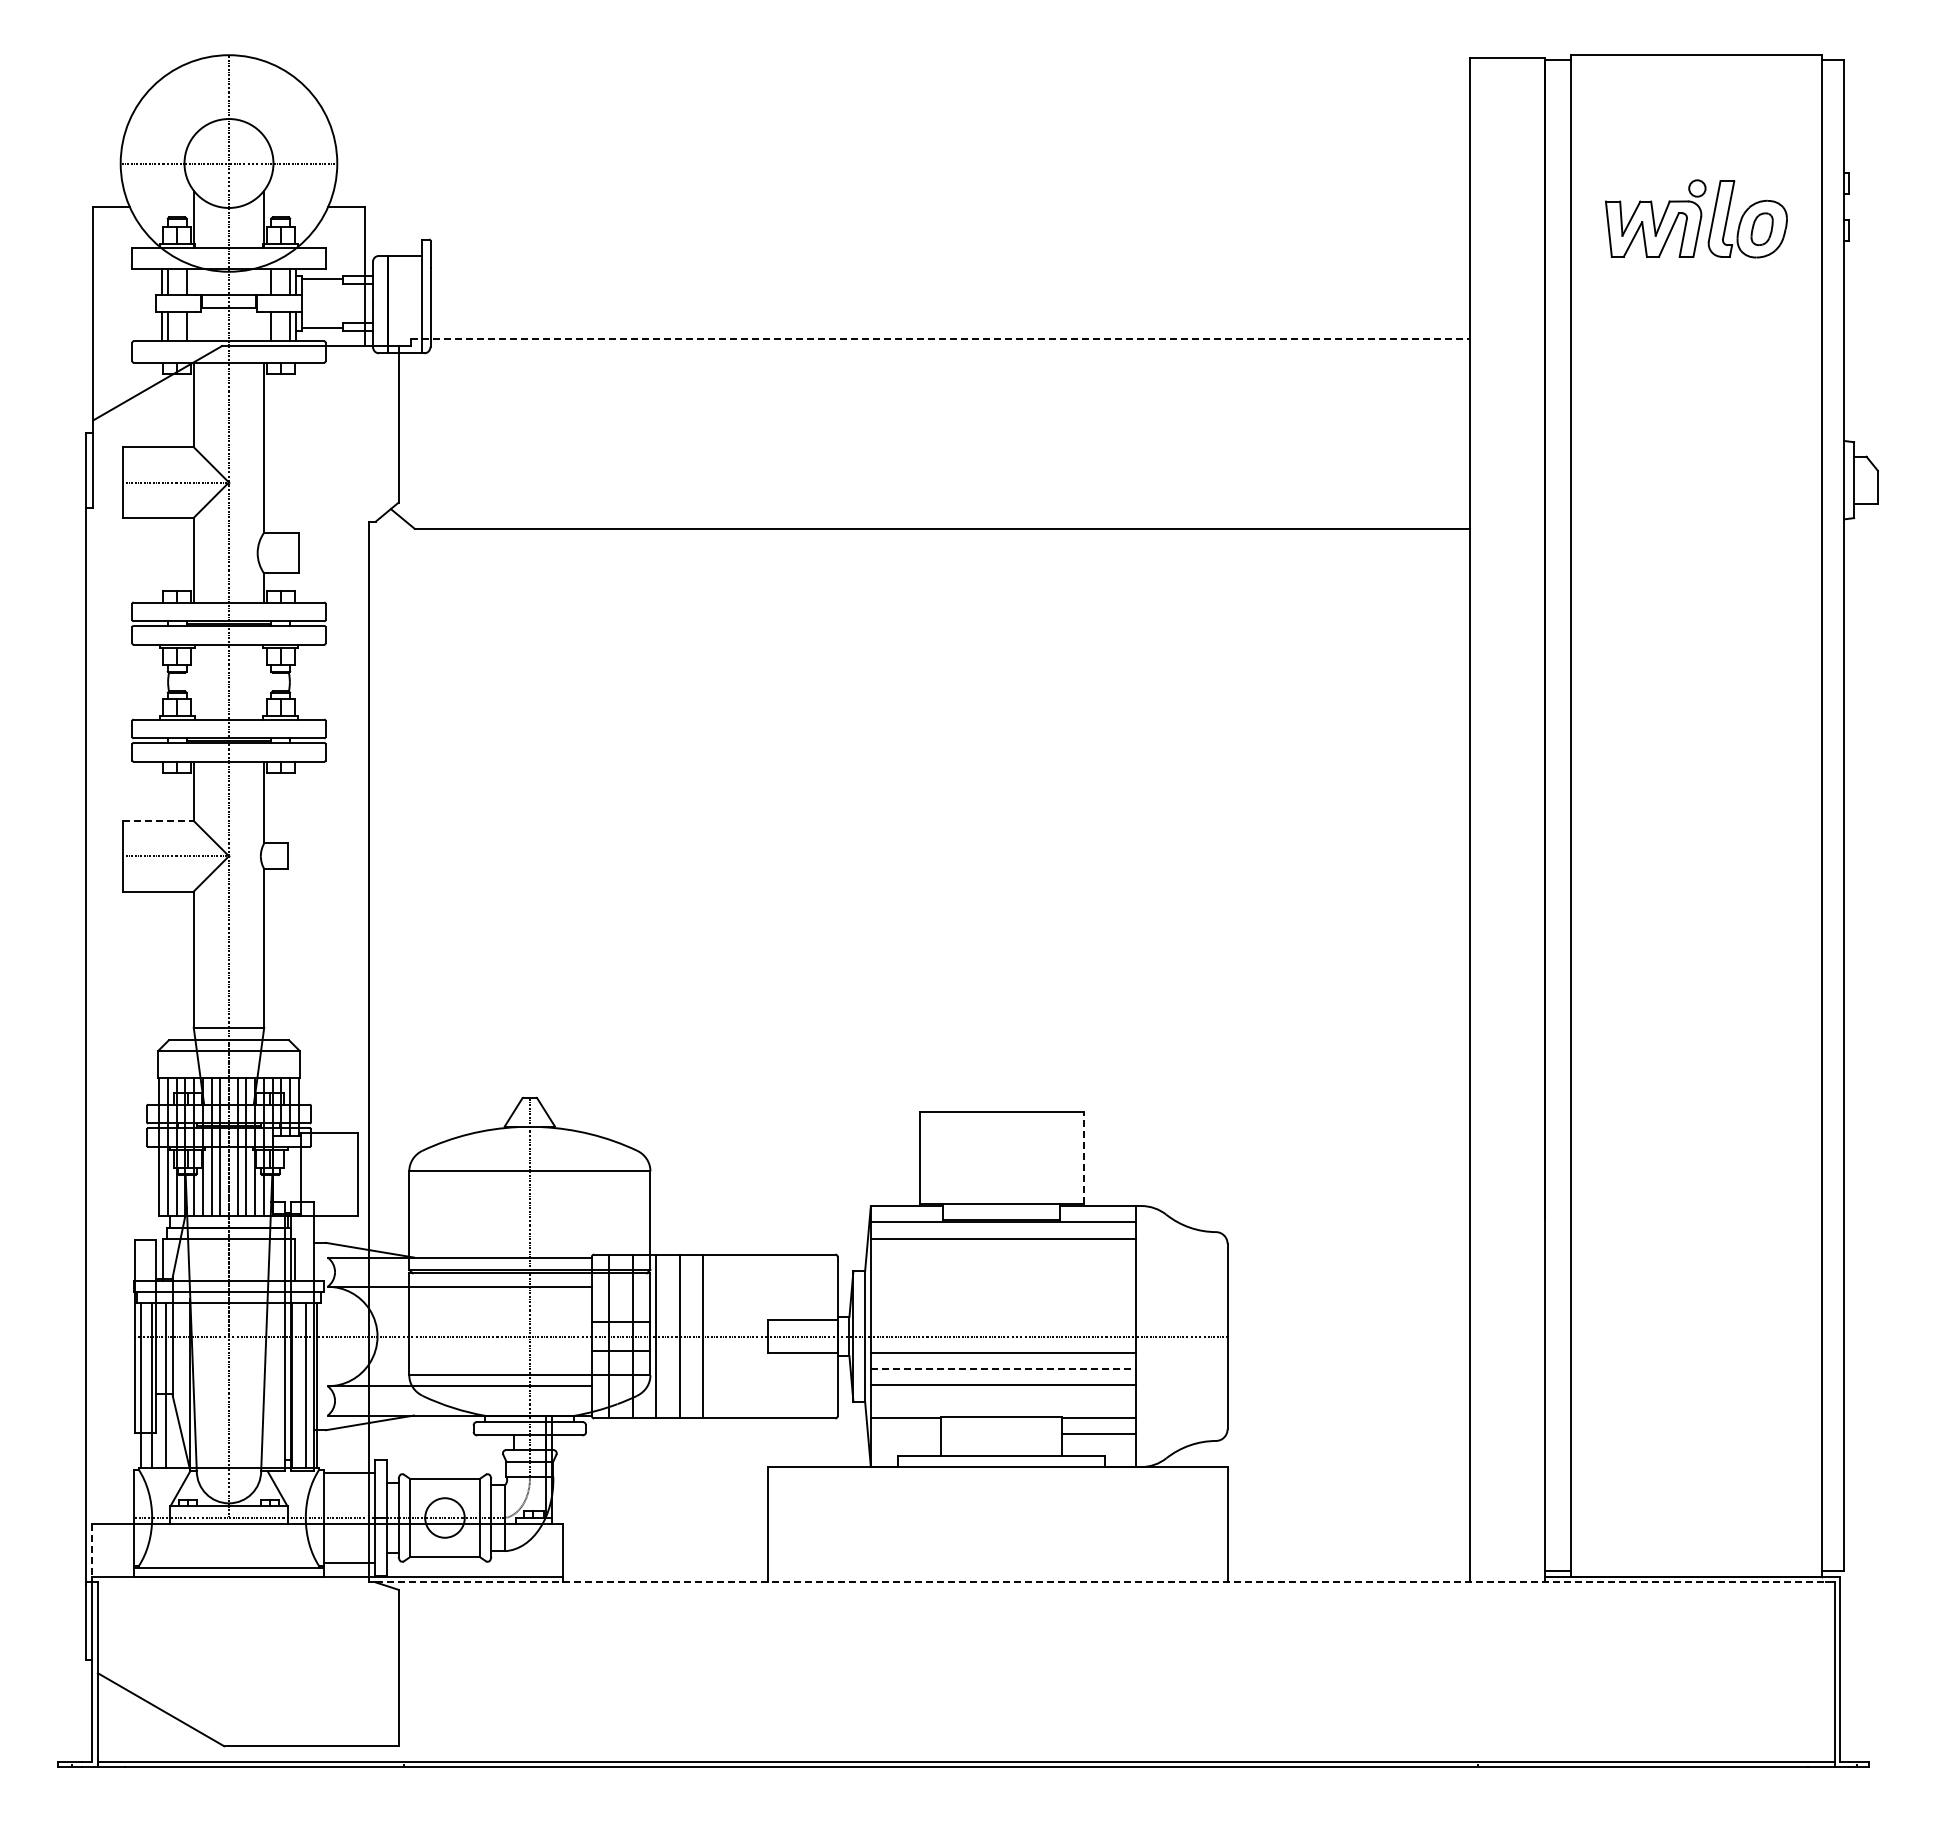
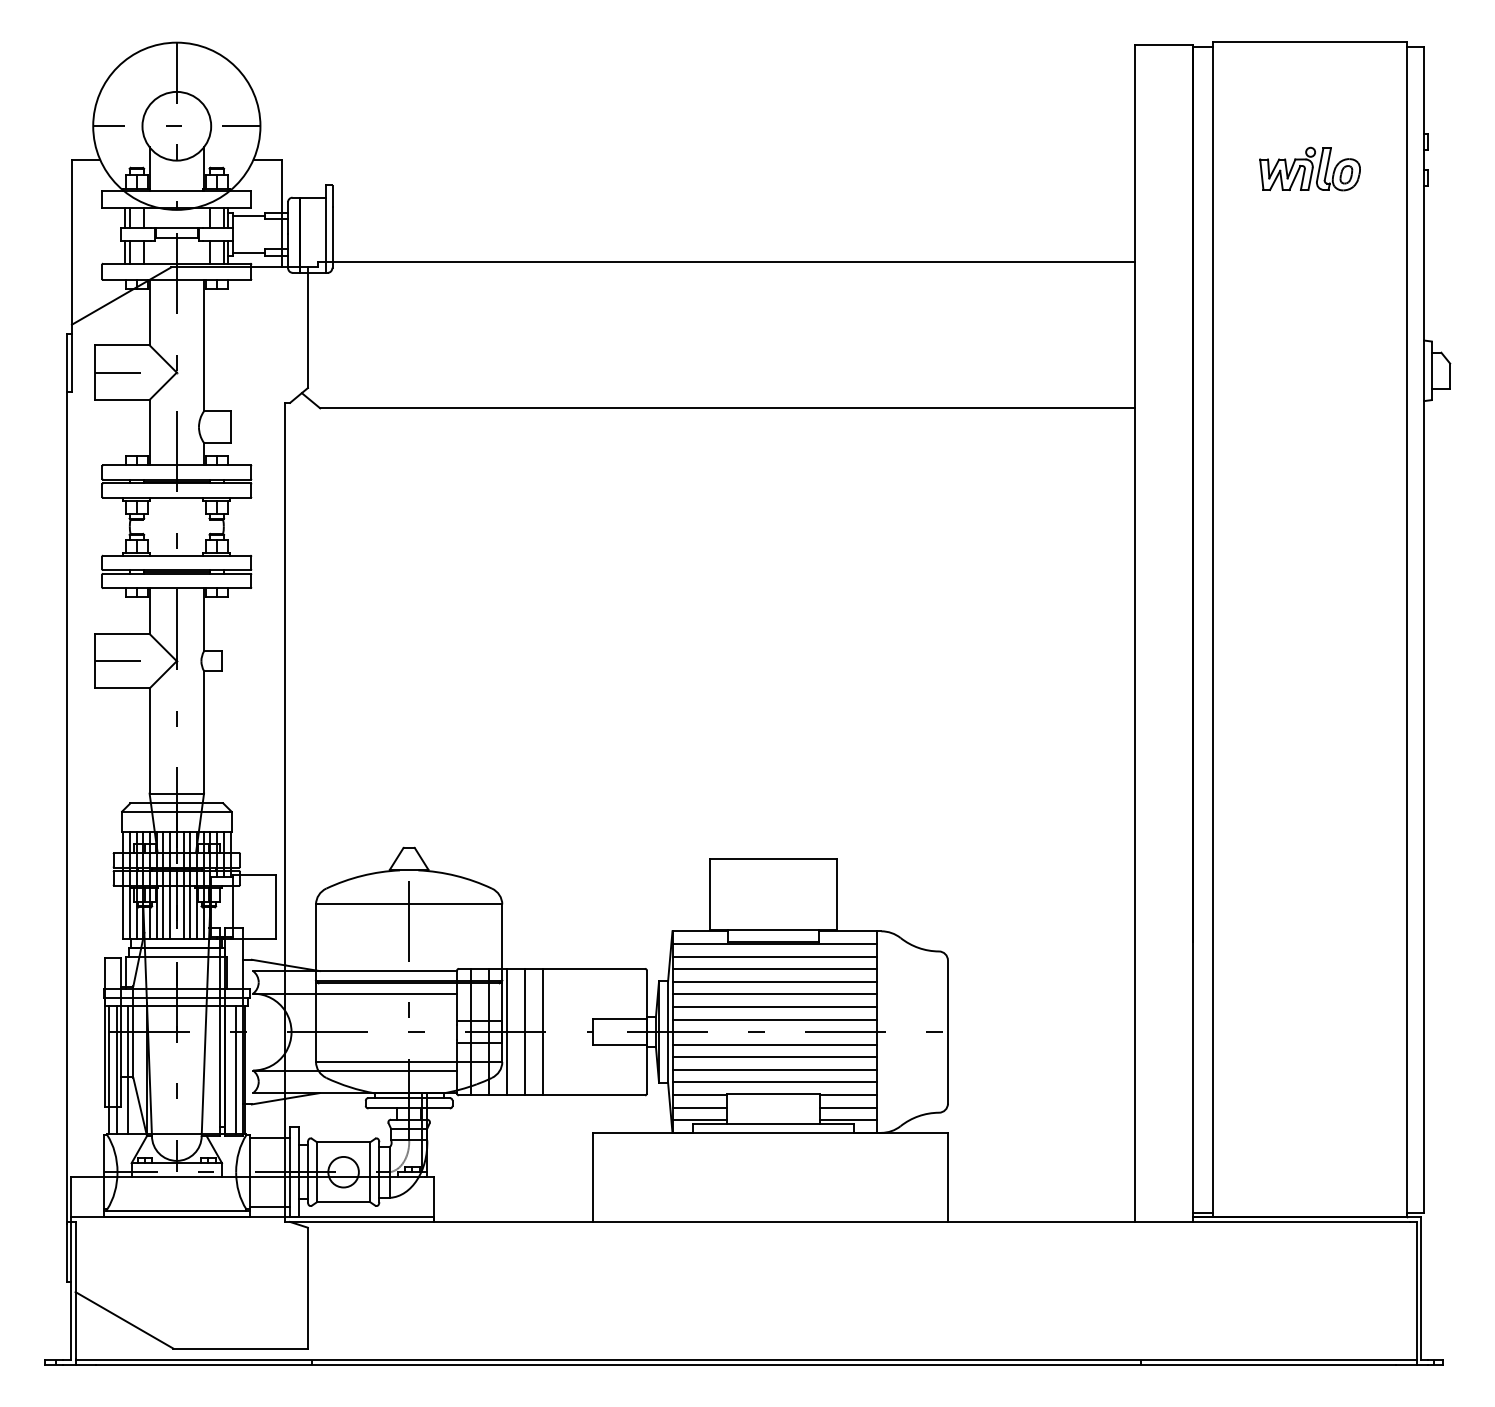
part: (1696, 218) -> (1310, 168), size x0.71
line: (941, 339) -> (727, 262), dashed -> solid
line: (159, 820) -> (123, 633), dashed -> solid
line: (1083, 1157) -> (836, 893), dashed -> solid
line: (1002, 1254) -> (774, 968), added
line: (1002, 1271) -> (774, 981), added
line: (1002, 1287) -> (774, 994), added
line: (1002, 1303) -> (774, 1006), added
line: (1002, 1320) -> (774, 1019), added
line: (1003, 1369) -> (774, 1057), dashed -> solid
line: (1002, 1401) -> (774, 1082), added
line: (905, 1434) -> (699, 1107), added
line: (905, 1450) -> (699, 1120), added
line: (1098, 1450) -> (848, 1120), added
line: (92, 1550) -> (71, 1197), dashed -> solid
line: (1100, 1582) -> (849, 1222), dashed -> solid

